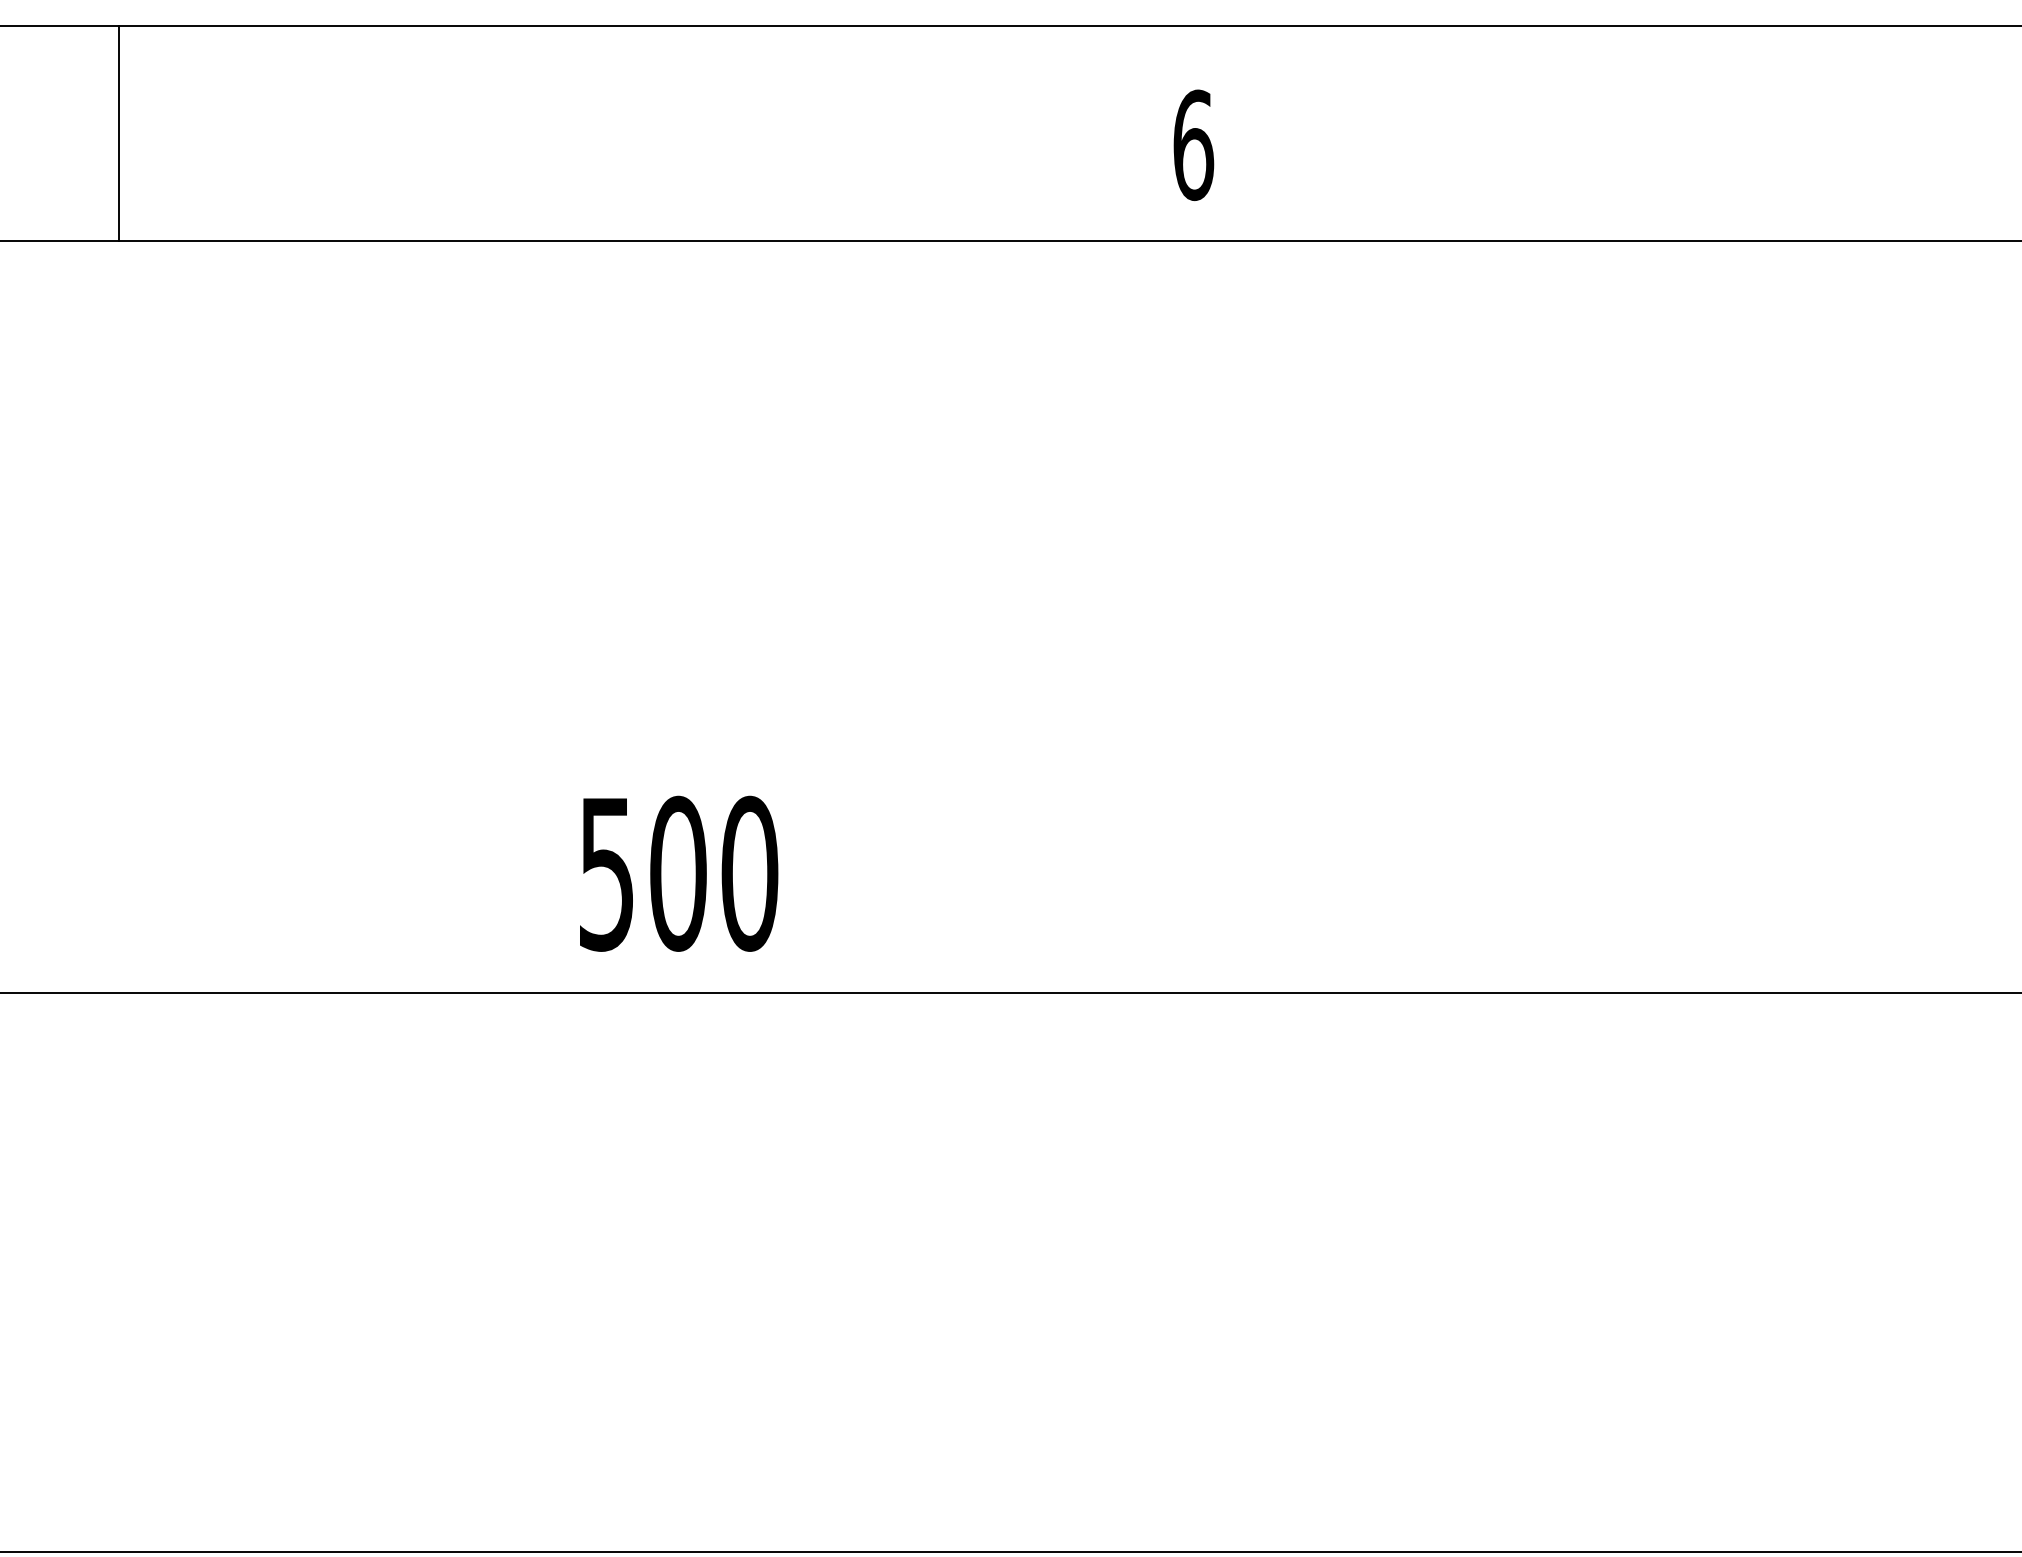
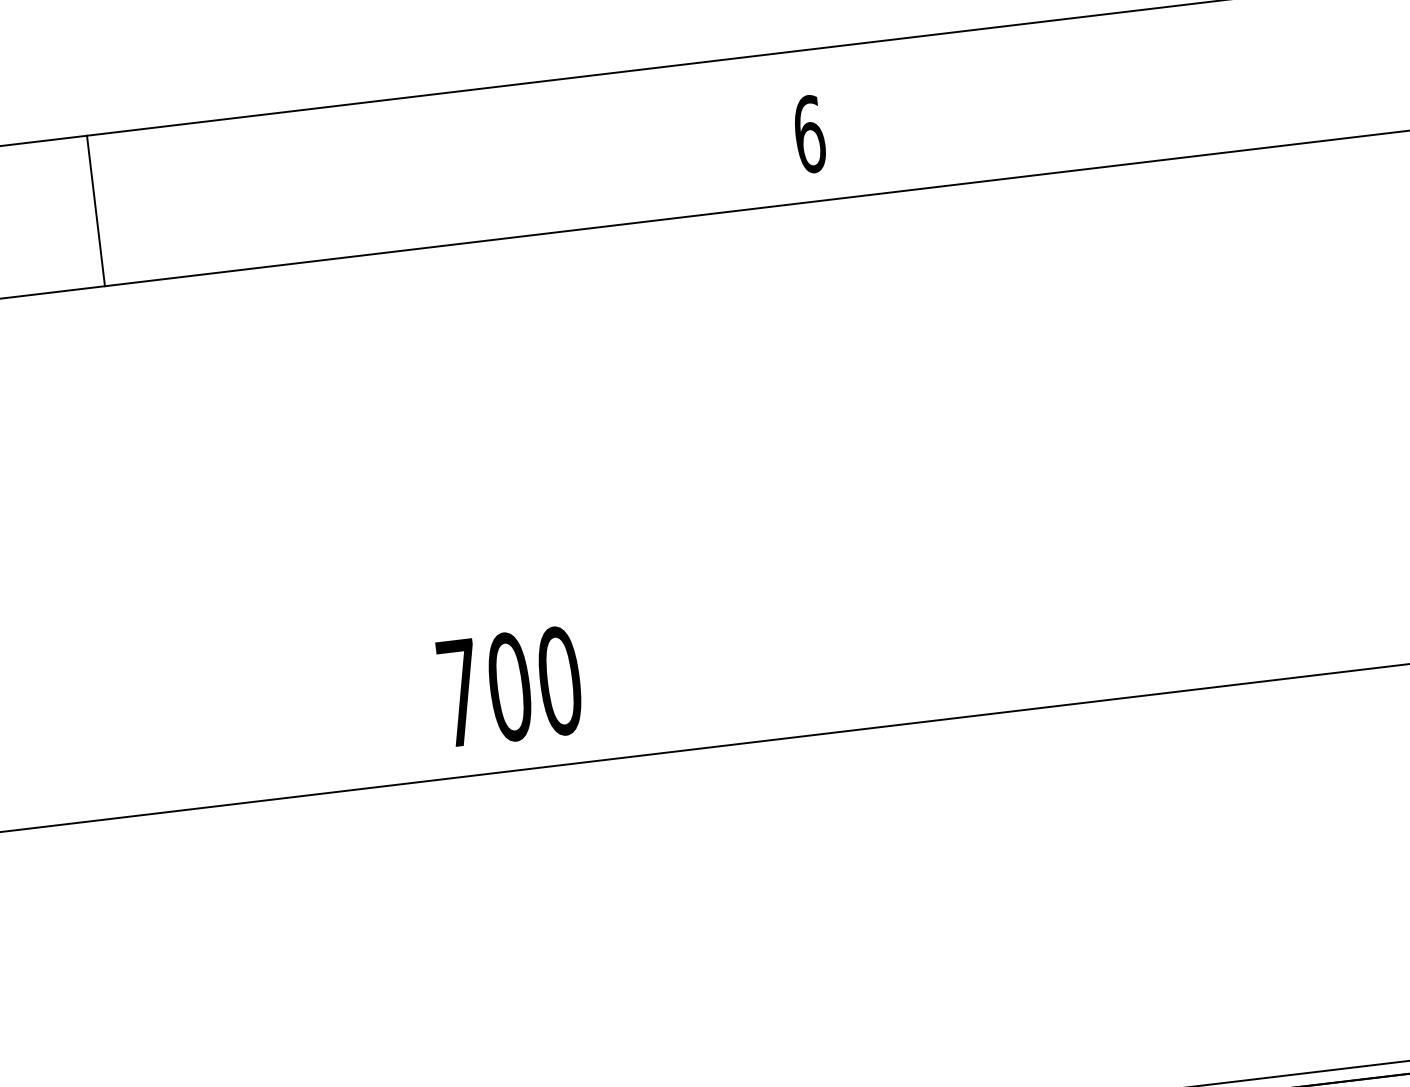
line: (119, 132) -> (96, 210), moved
text: (606, 874) -> (459, 693), 500 -> 700

